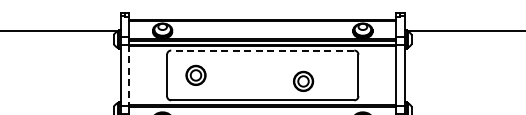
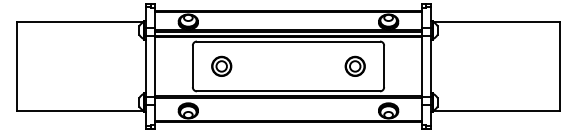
line: (262, 50) -> (288, 41), dashed -> solid
line: (128, 75) -> (154, 66), dashed -> solid
part: (302, 80) -> (354, 65), moved

